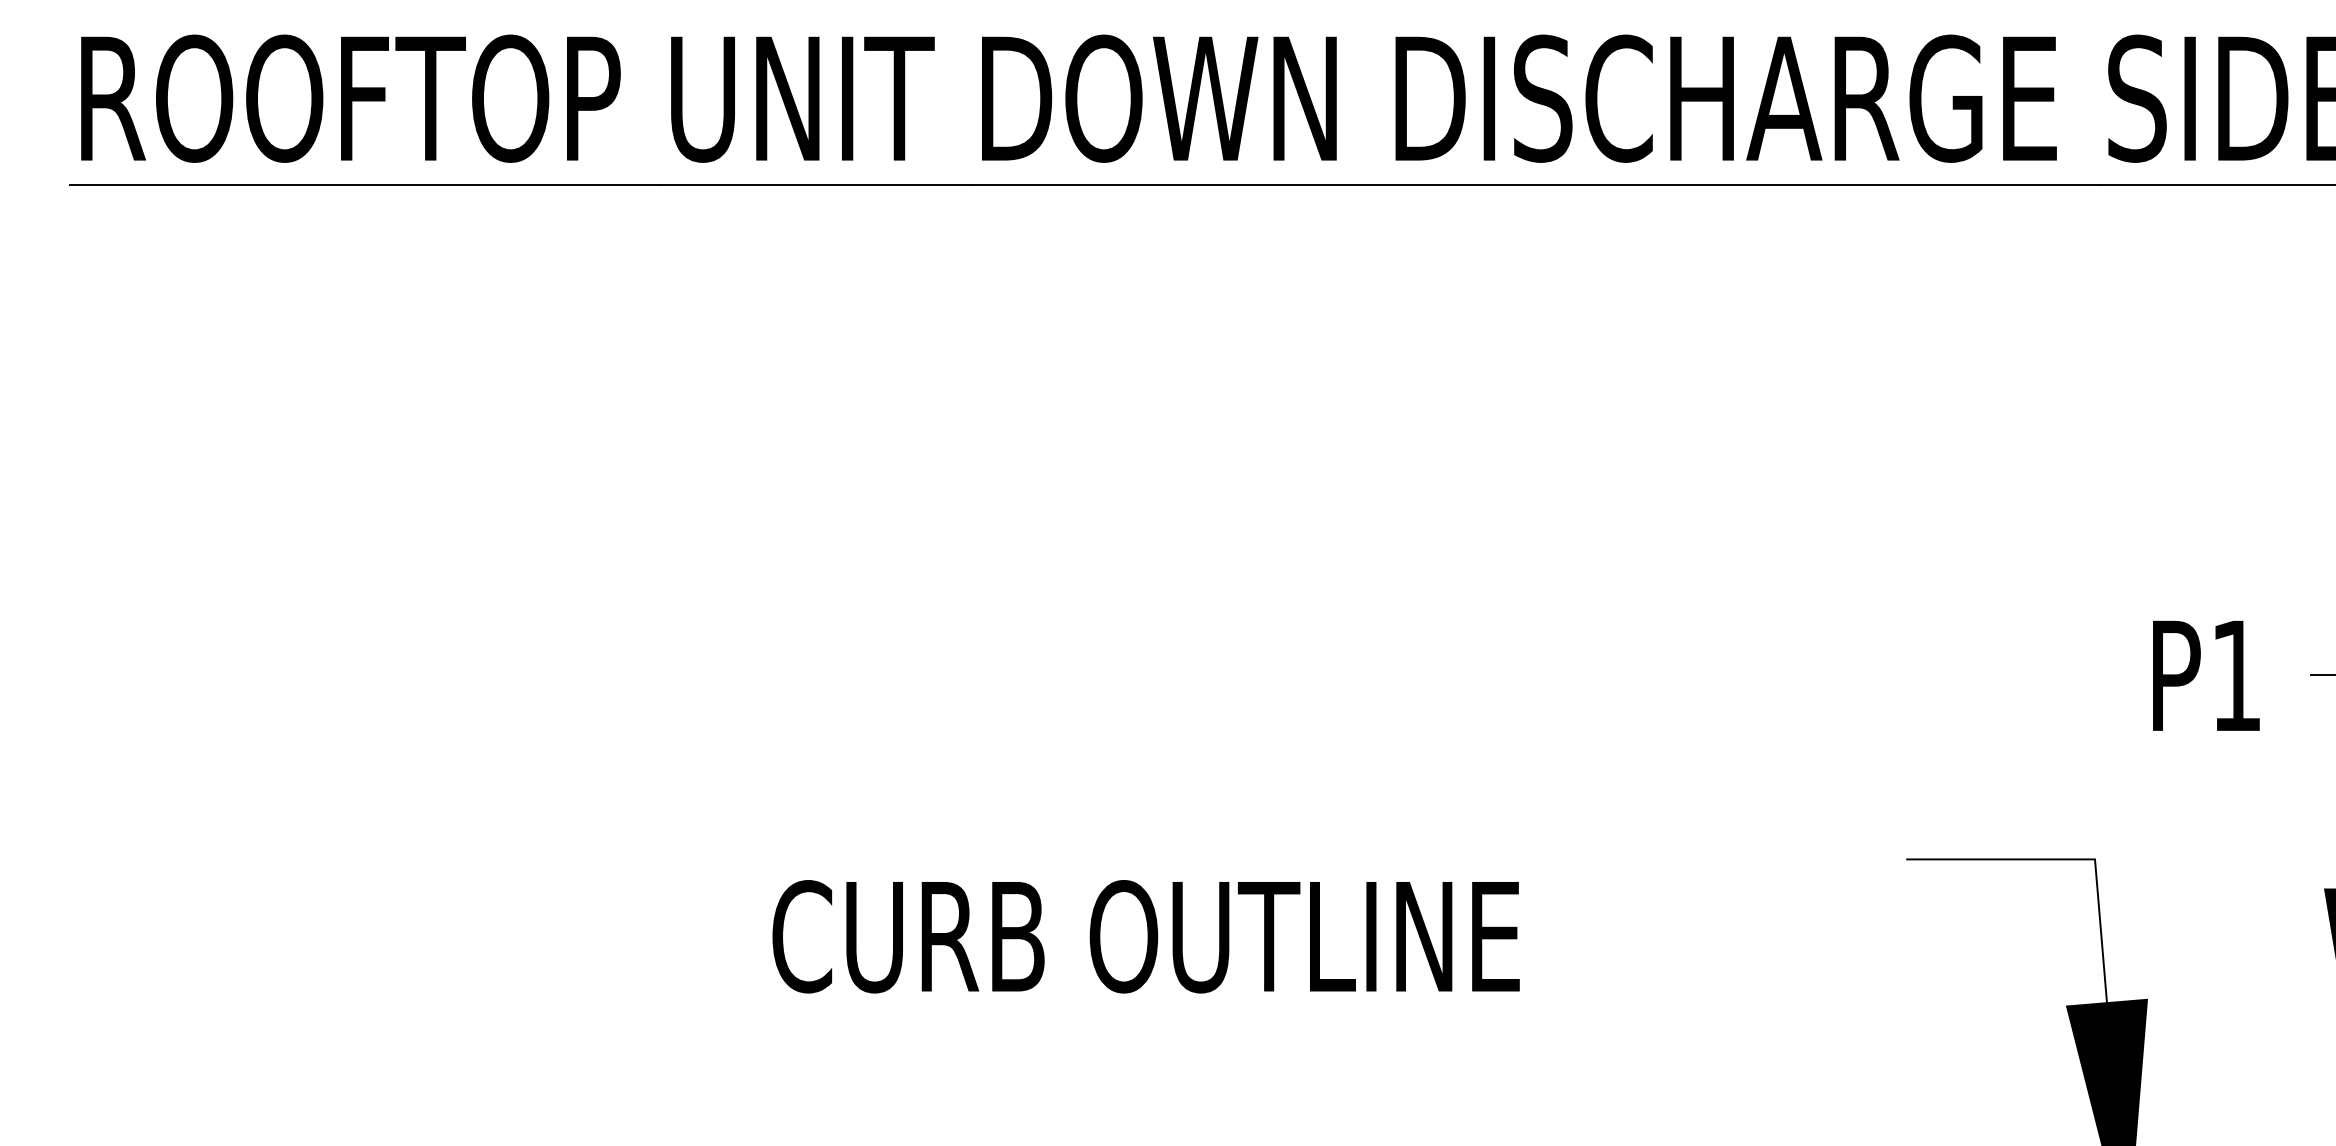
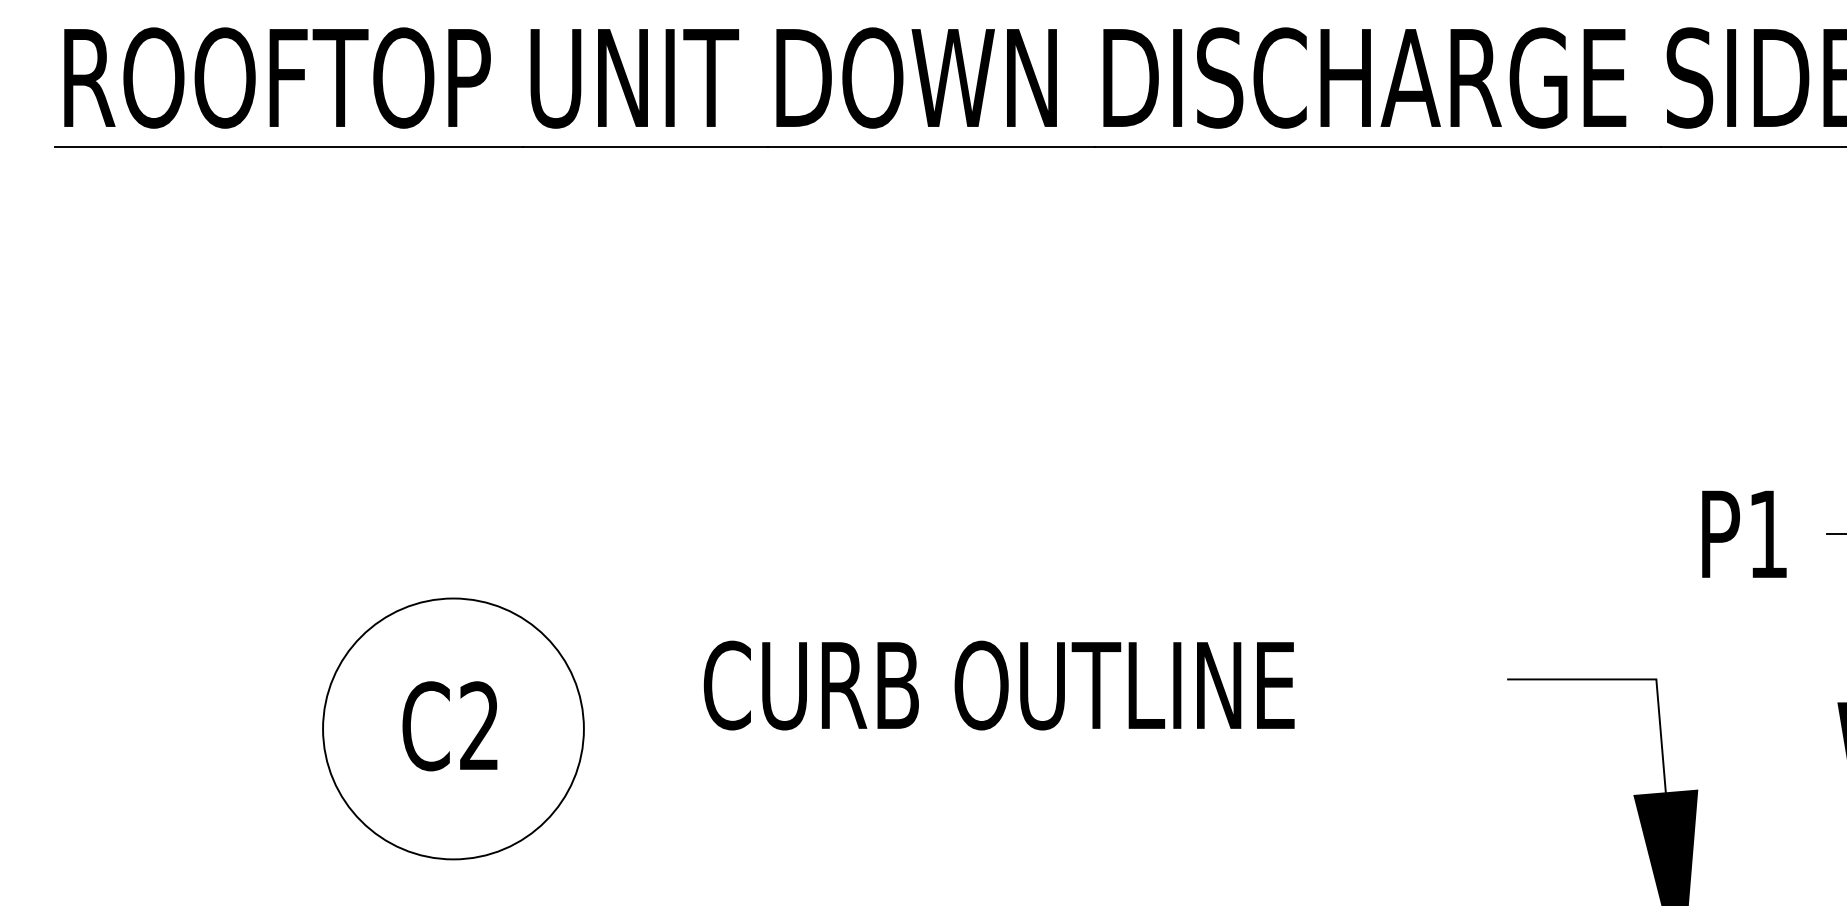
part: (573, 921) -> (453, 728), added
text: (1145, 936) -> (998, 685), moved

